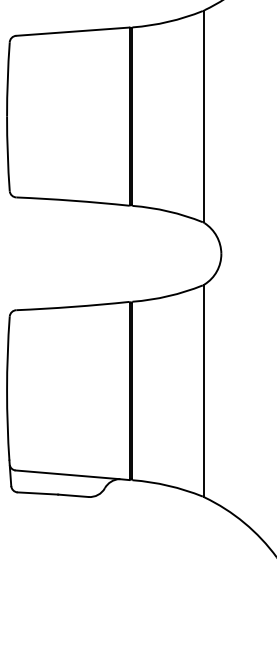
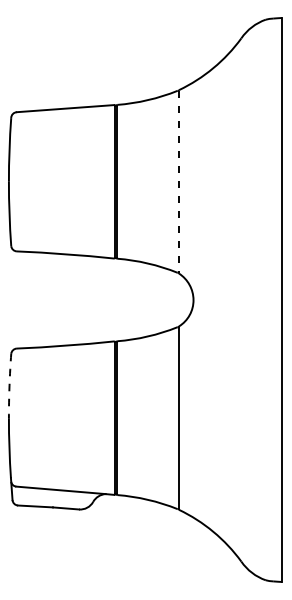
line: (203, 117) -> (178, 182), solid -> dashed
arc: (7, 353) -> (9, 385), solid -> dashed

